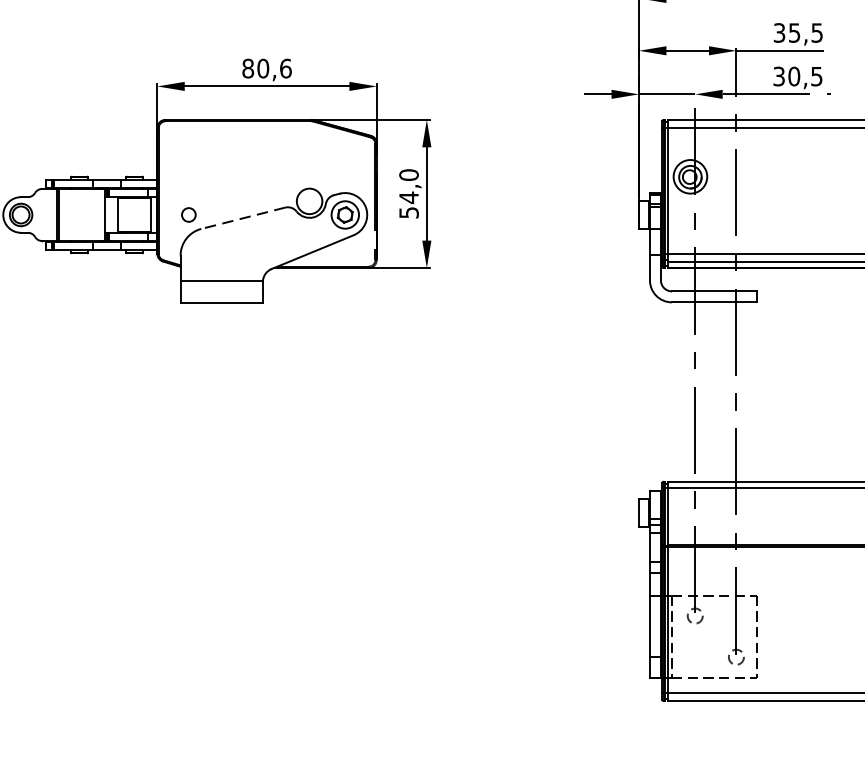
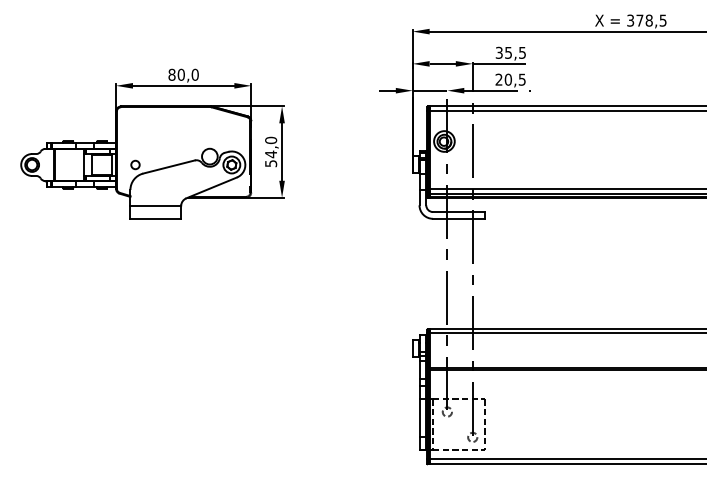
text: (284, 68) -> (194, 74), 80,6 -> 80,0
text: (778, 76) -> (498, 79), 30,5 -> 20,5
line: (244, 219) -> (169, 167), dashed -> solid

